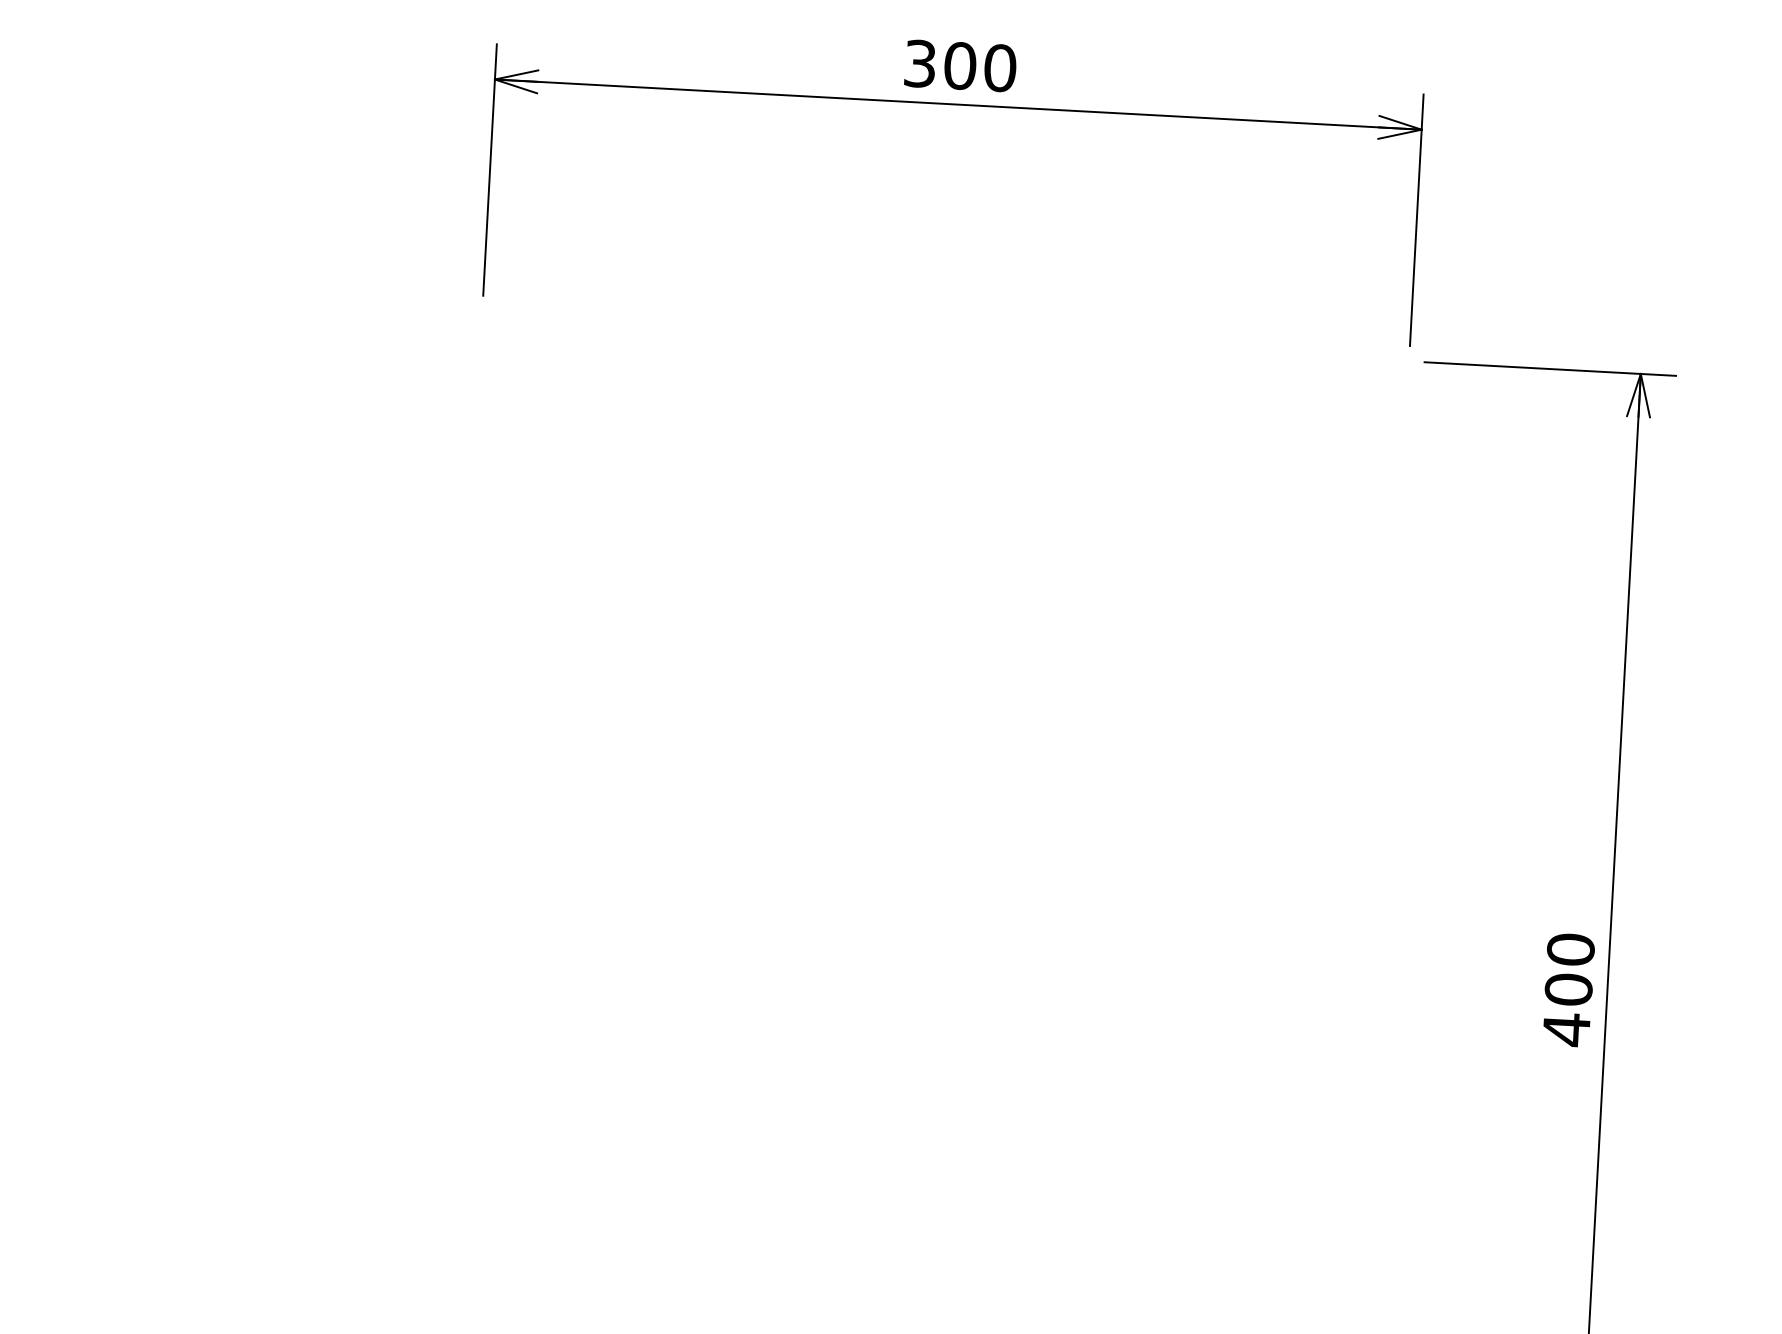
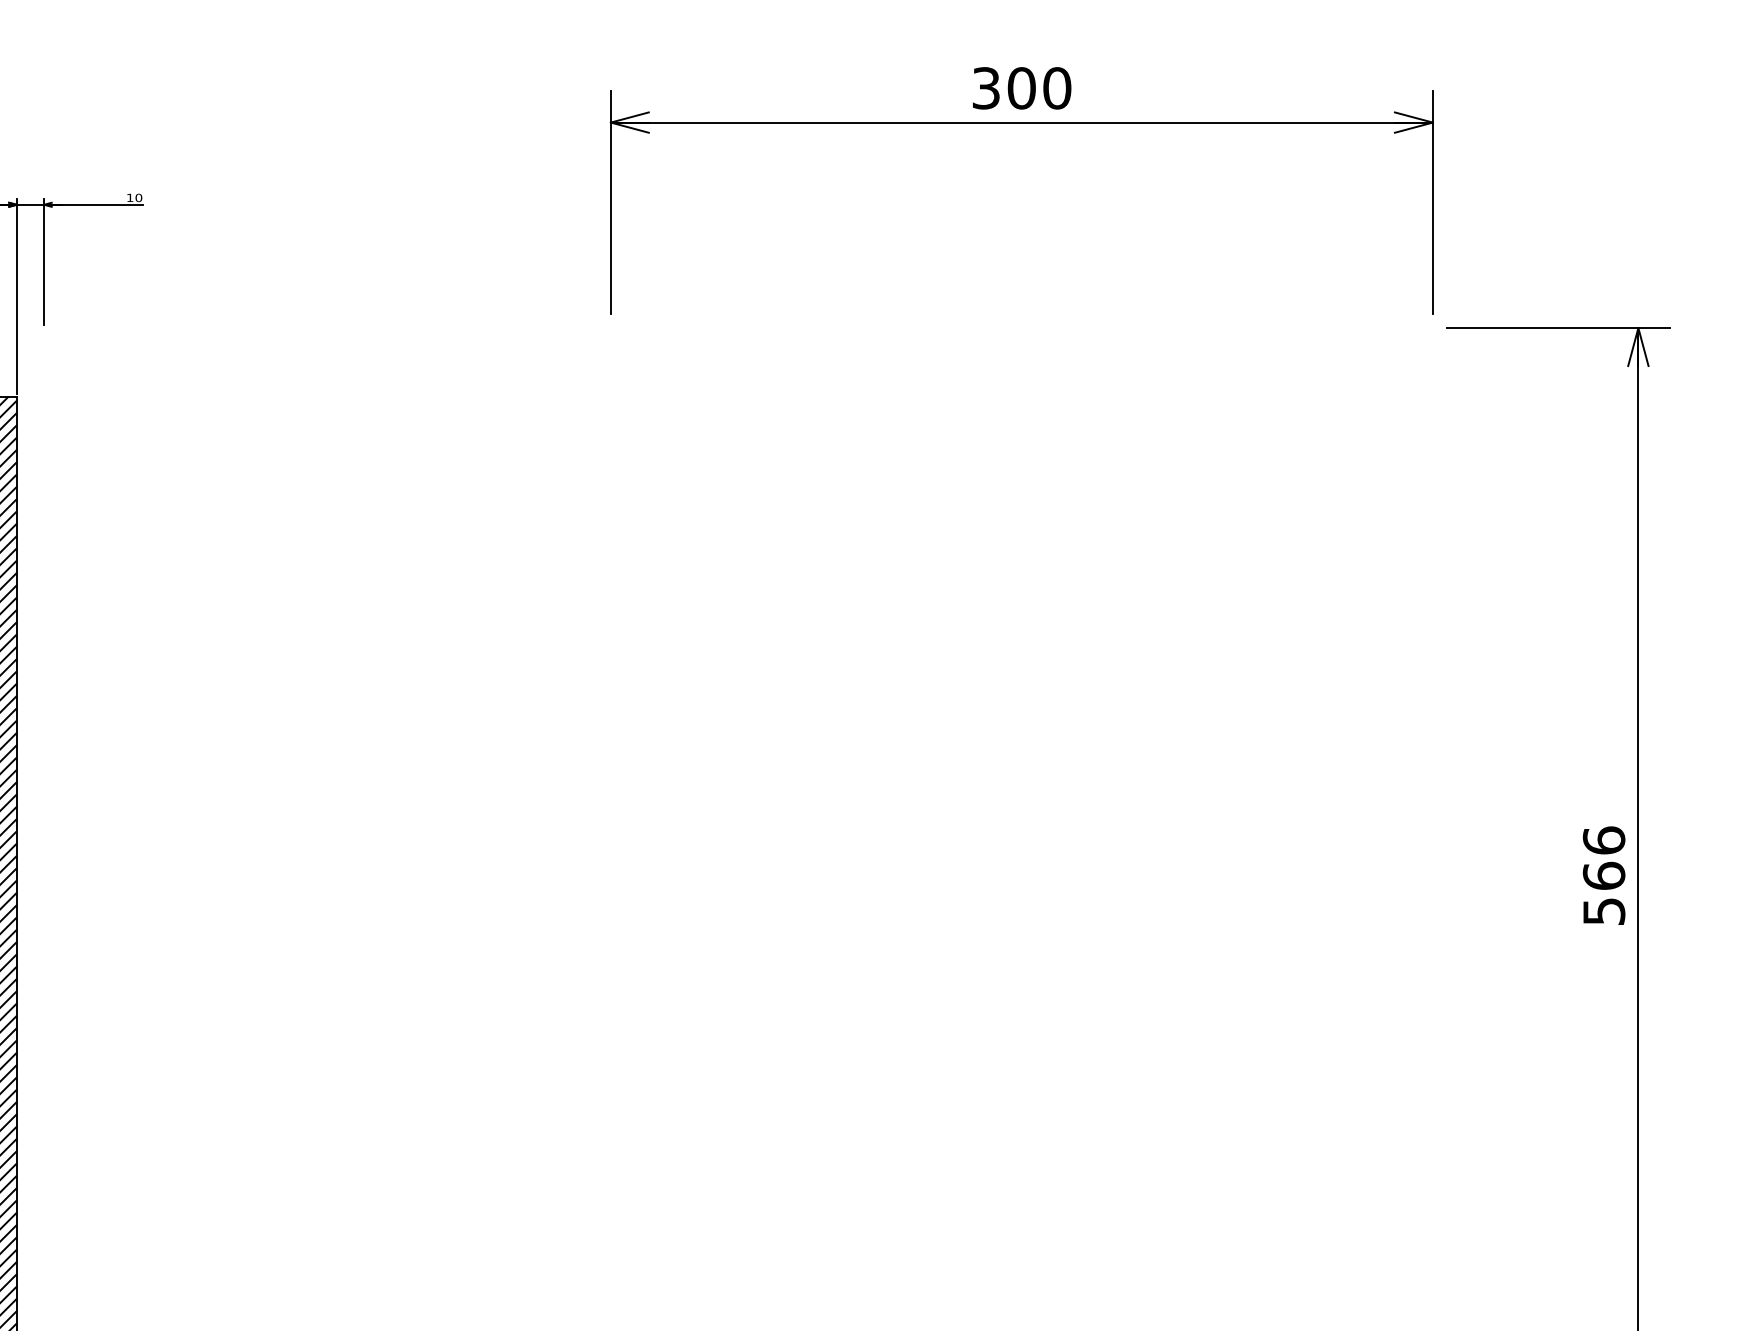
text: (1568, 990) -> (1603, 876), 400 -> 566

